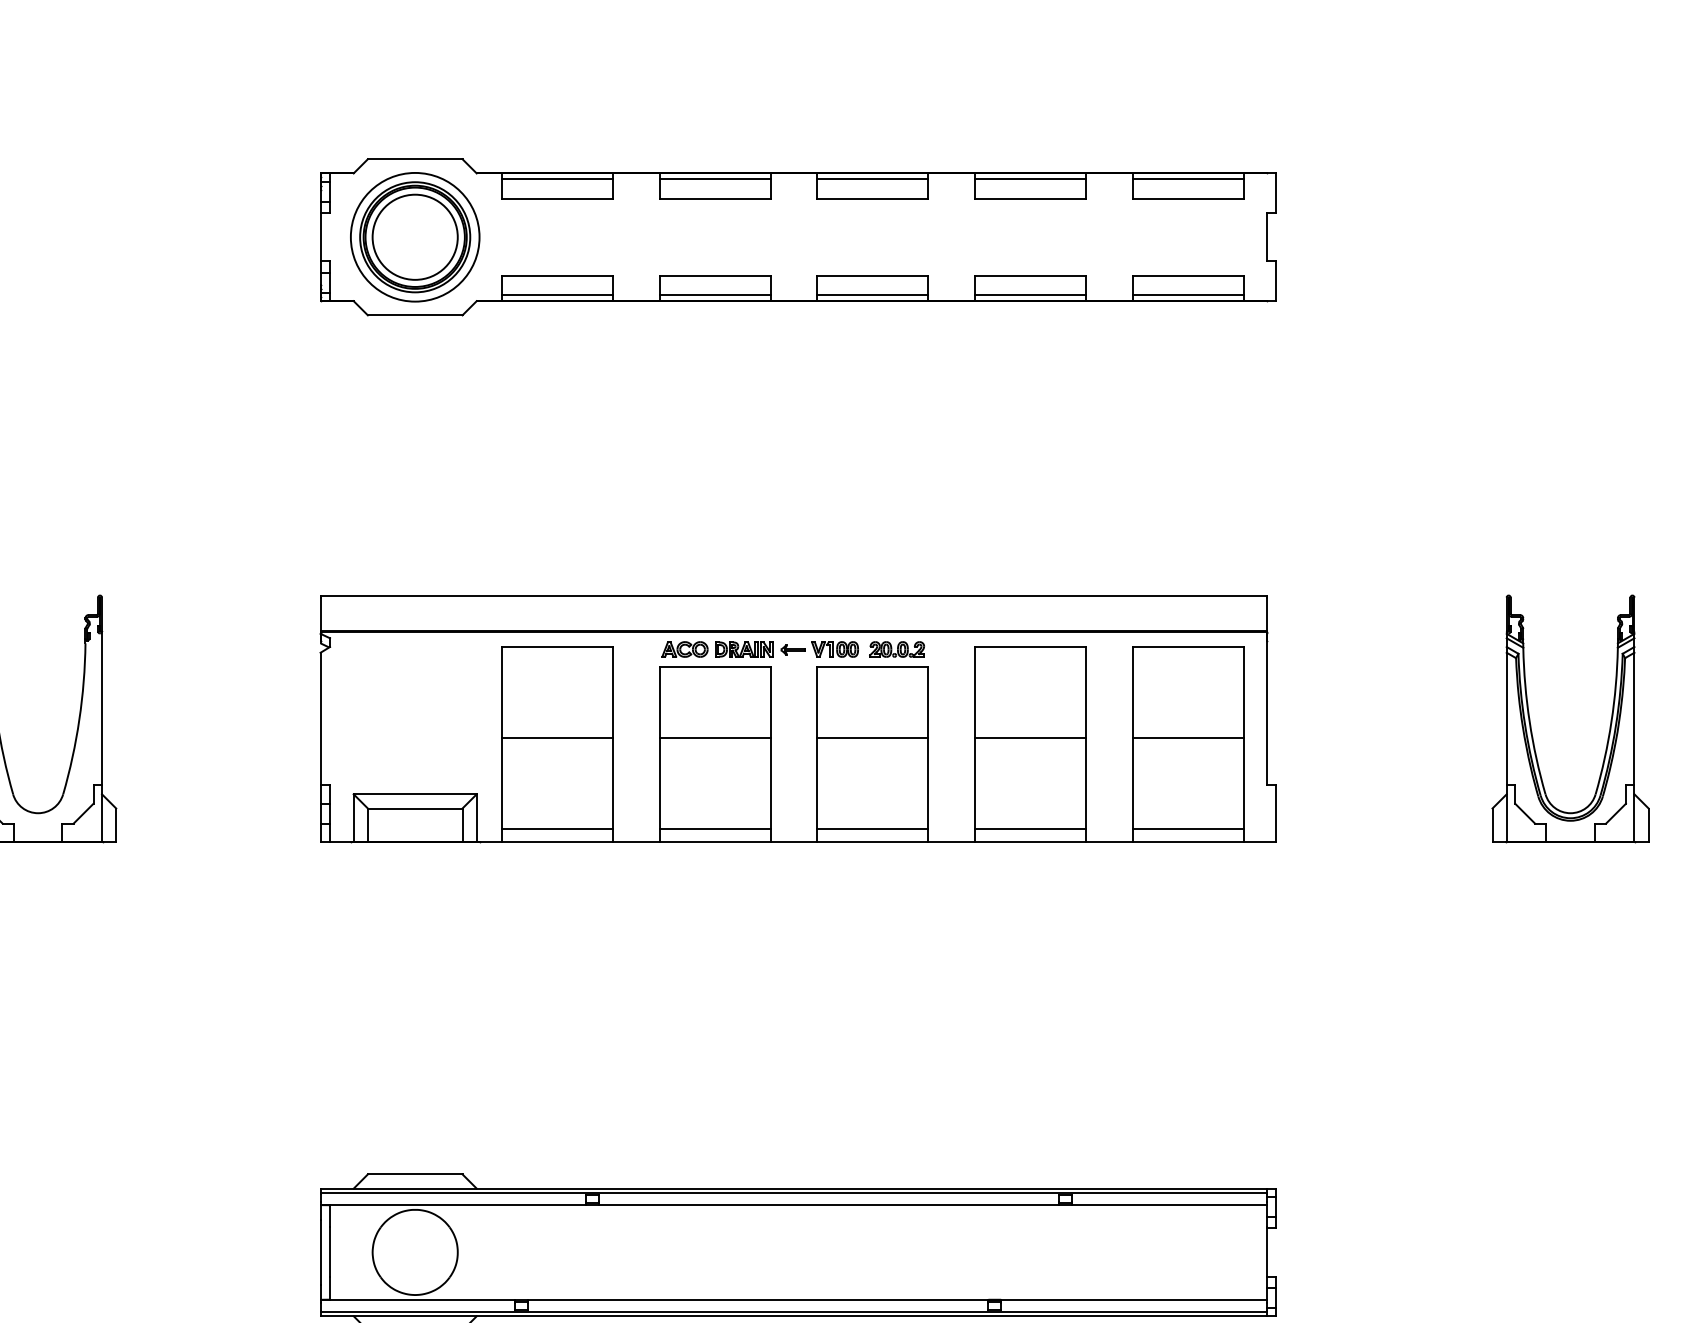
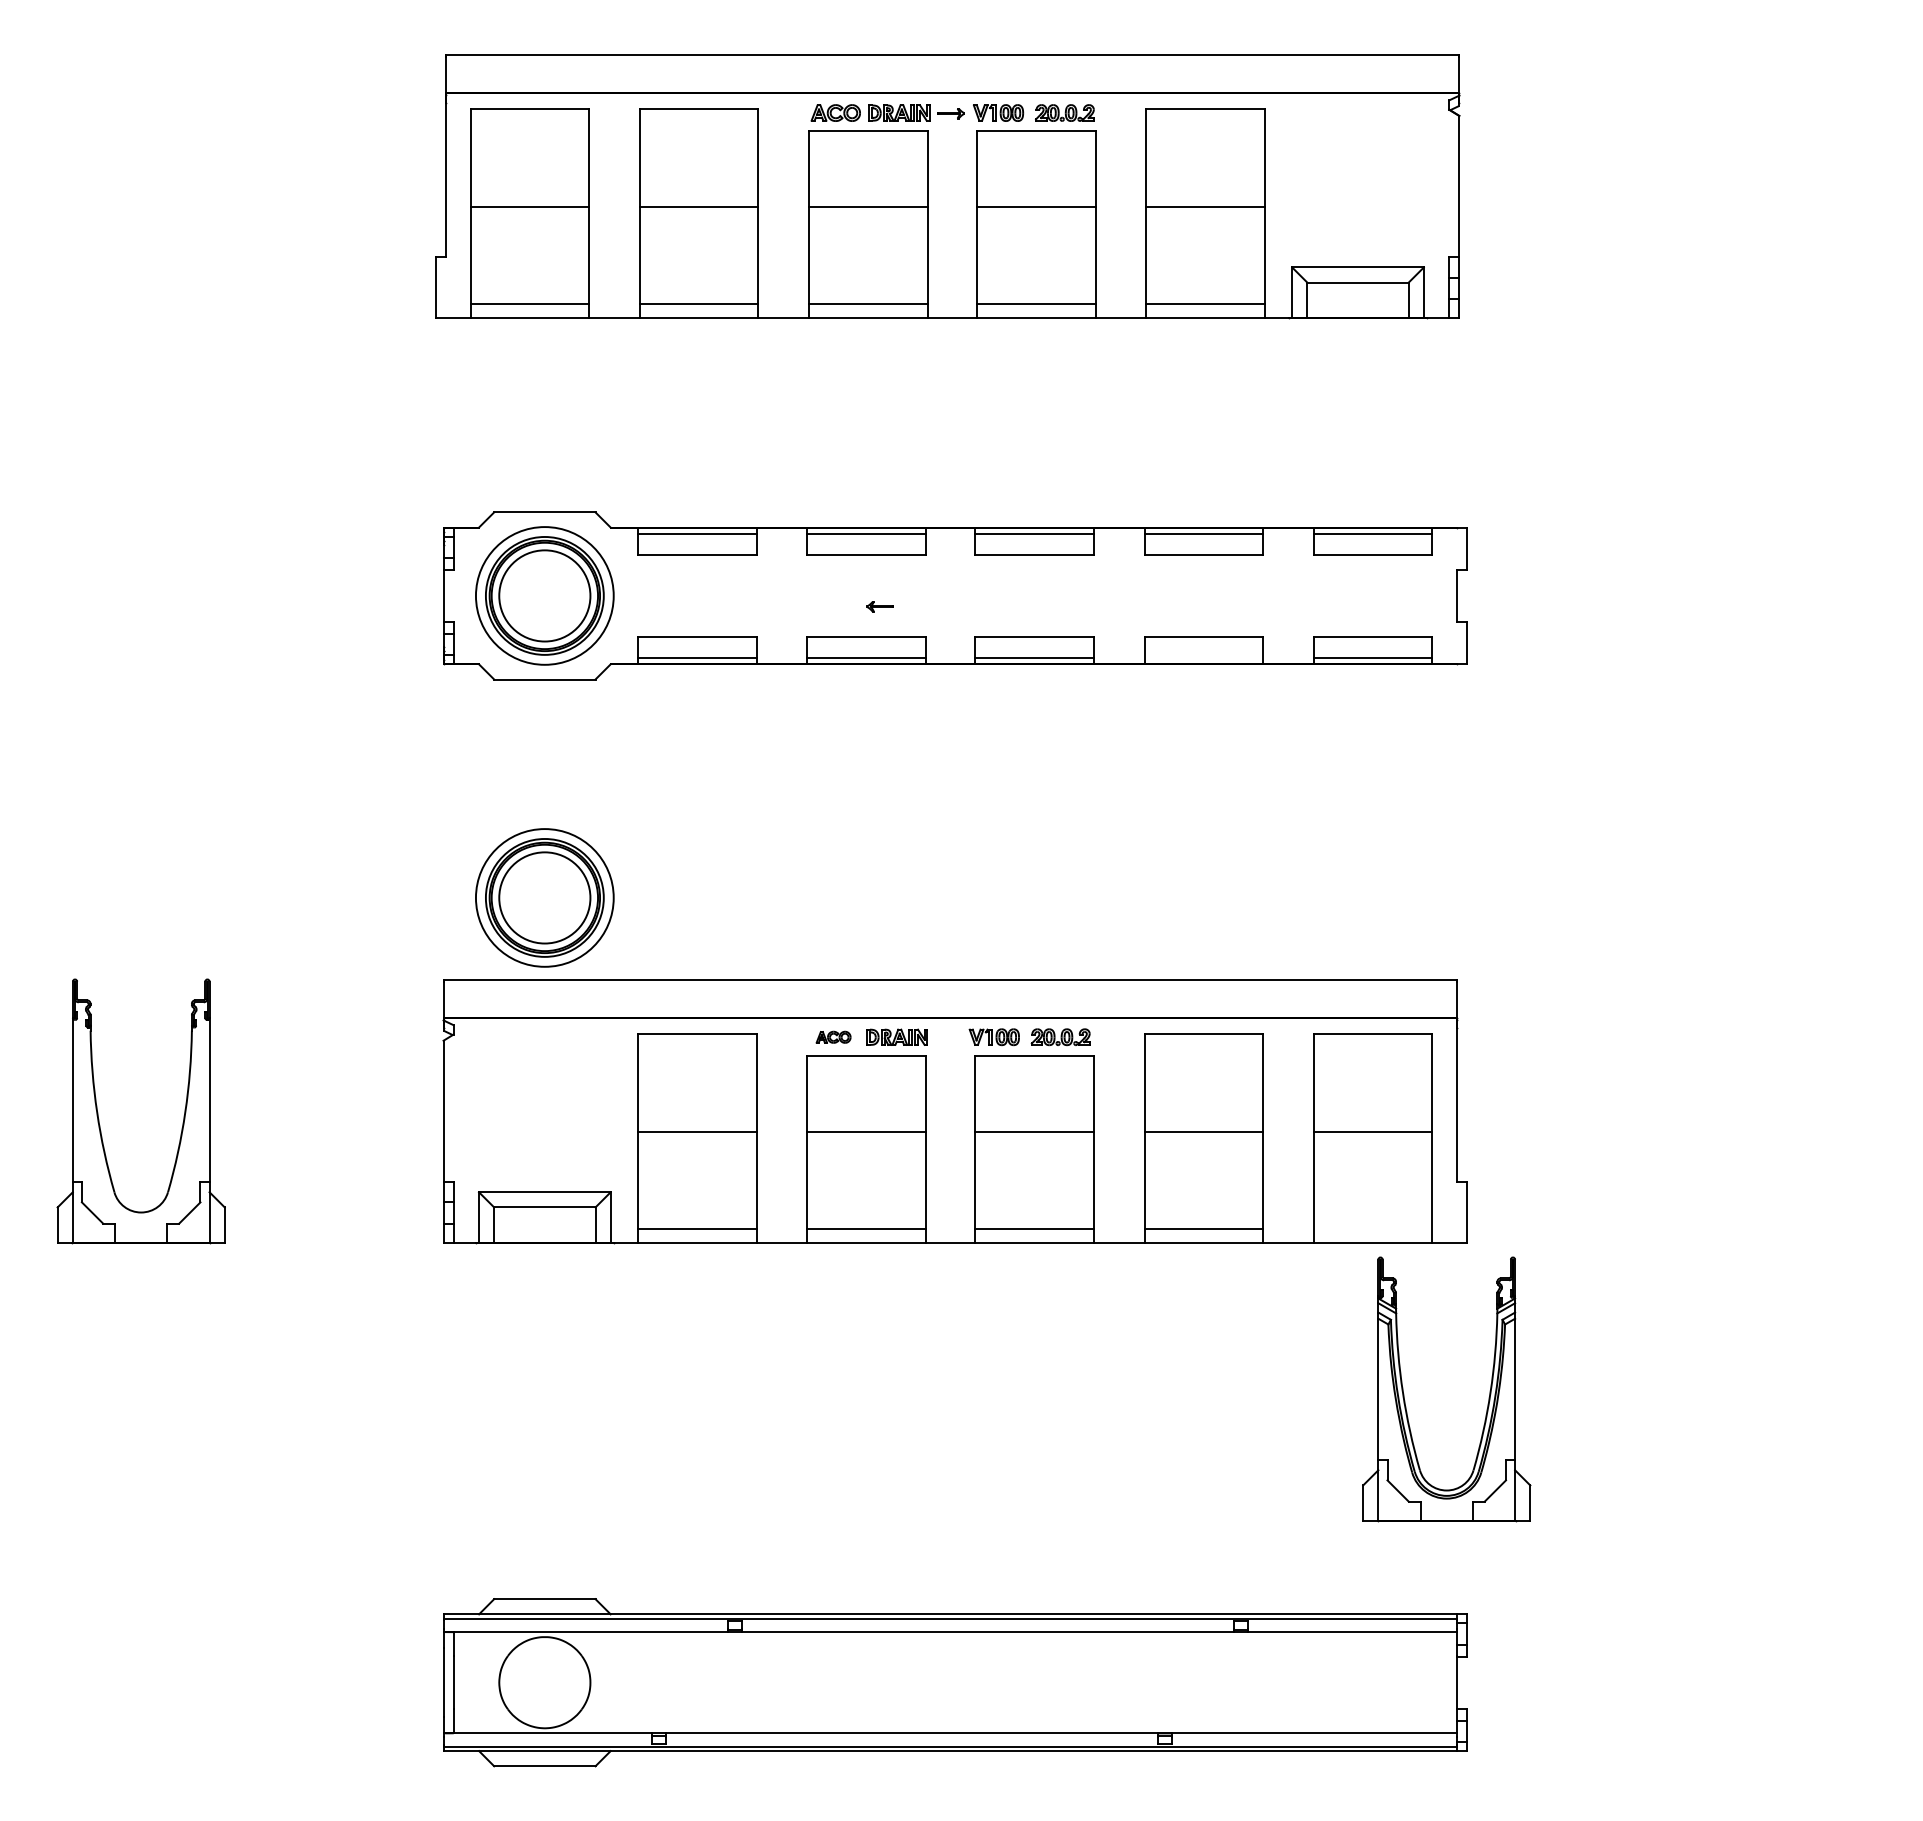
line: (1030, 295) -> (1203, 658), removed
part: (414, 518) -> (544, 897), added
part: (684, 649) -> (833, 1037), size x0.7
part: (792, 649) -> (879, 606), moved
part: (1531, 723) -> (1404, 1394), moved
line: (1188, 829) -> (1372, 1229), removed

